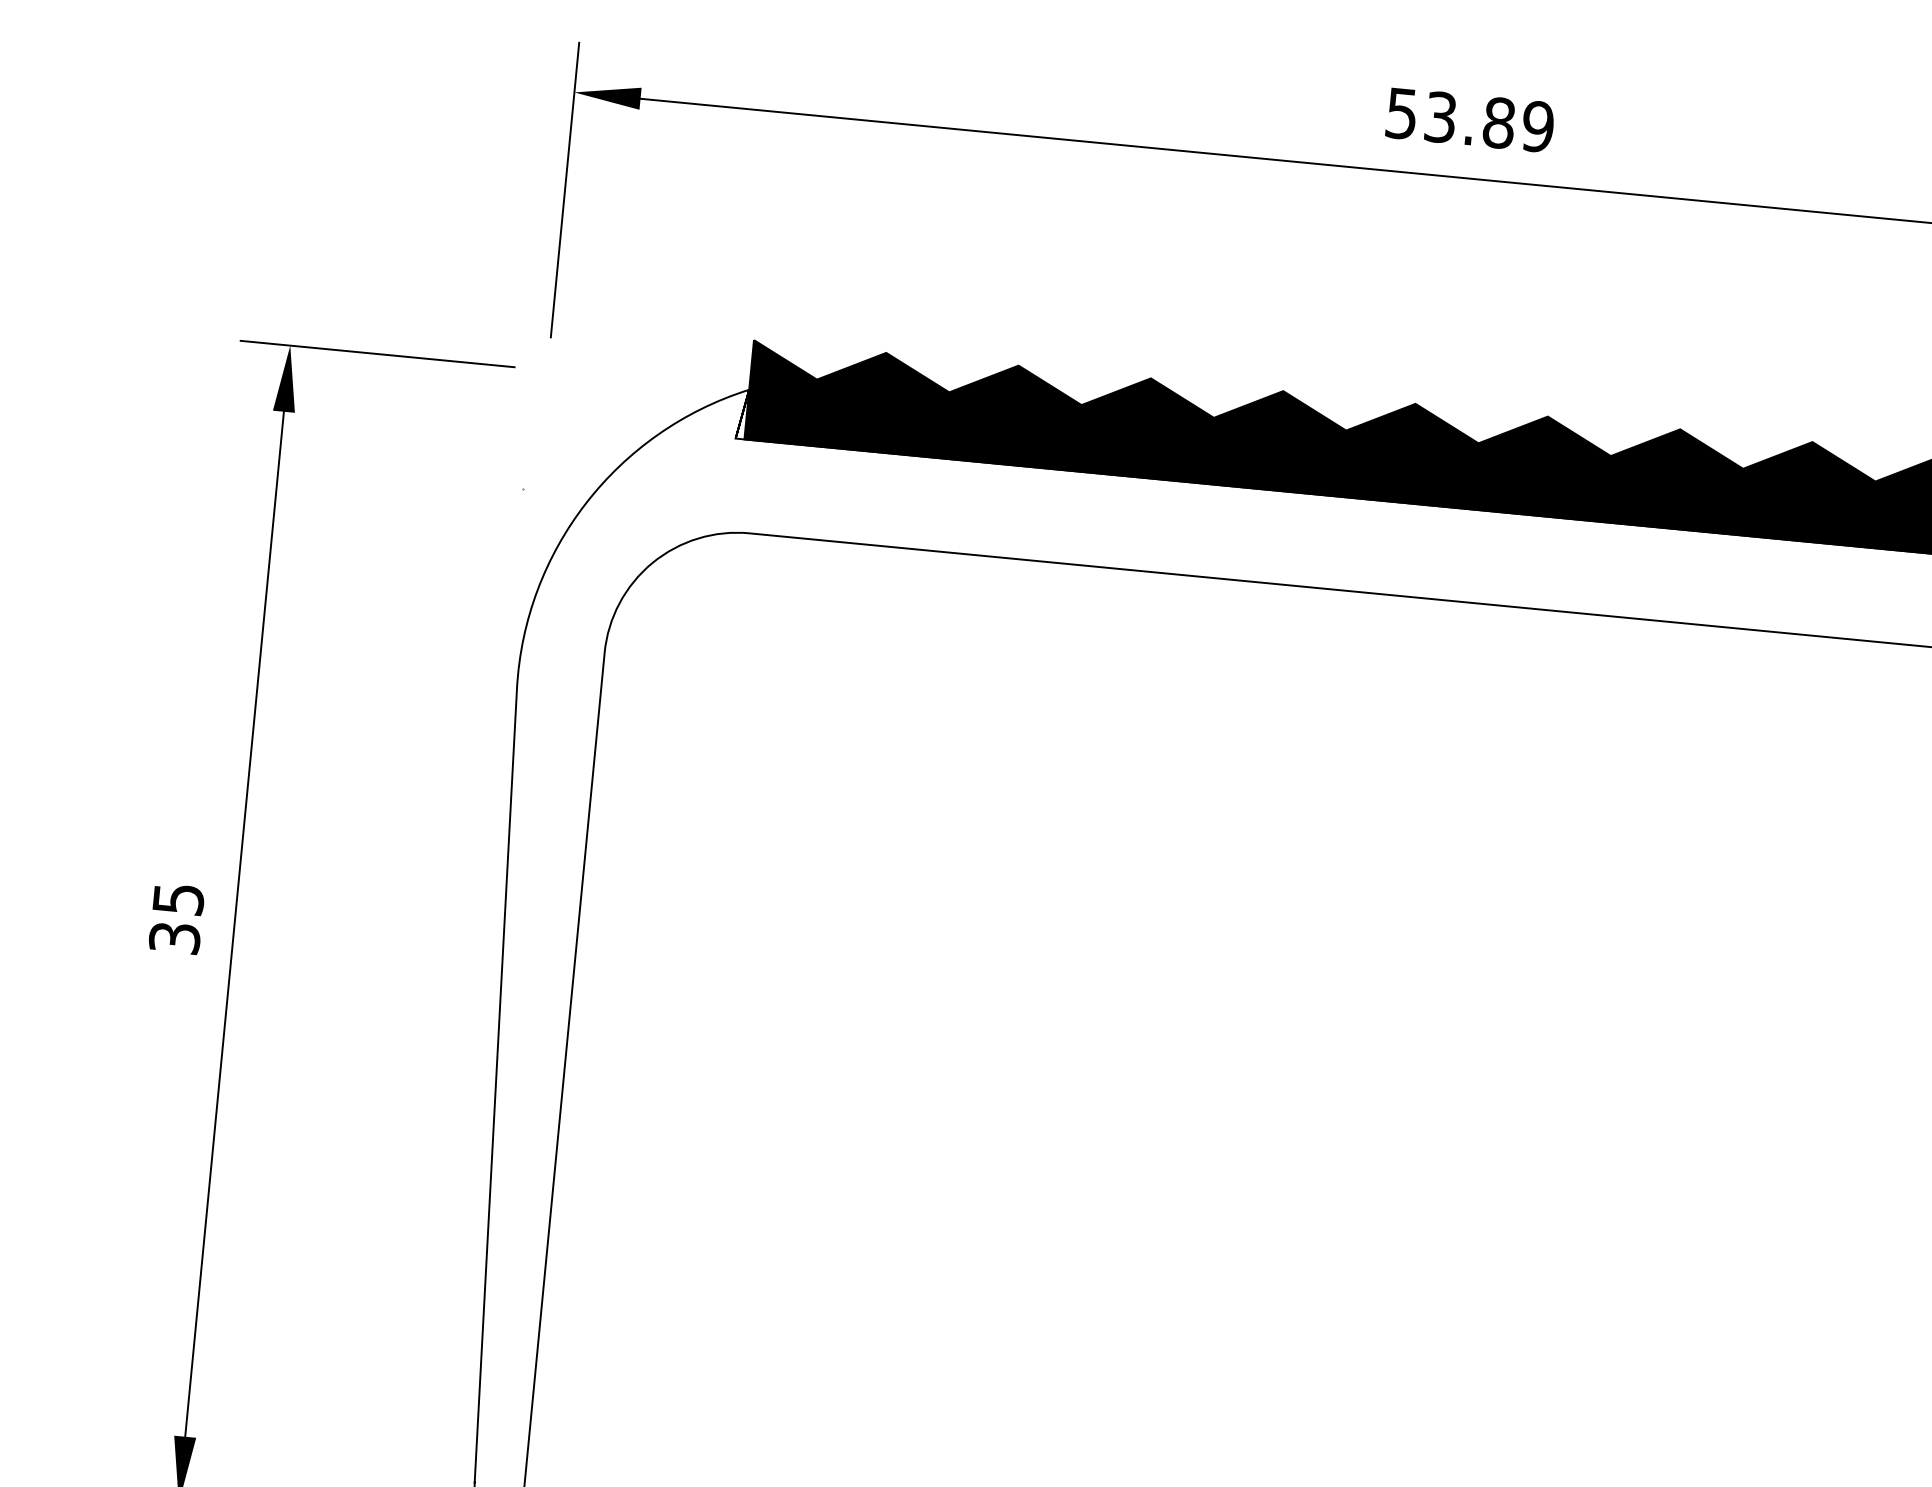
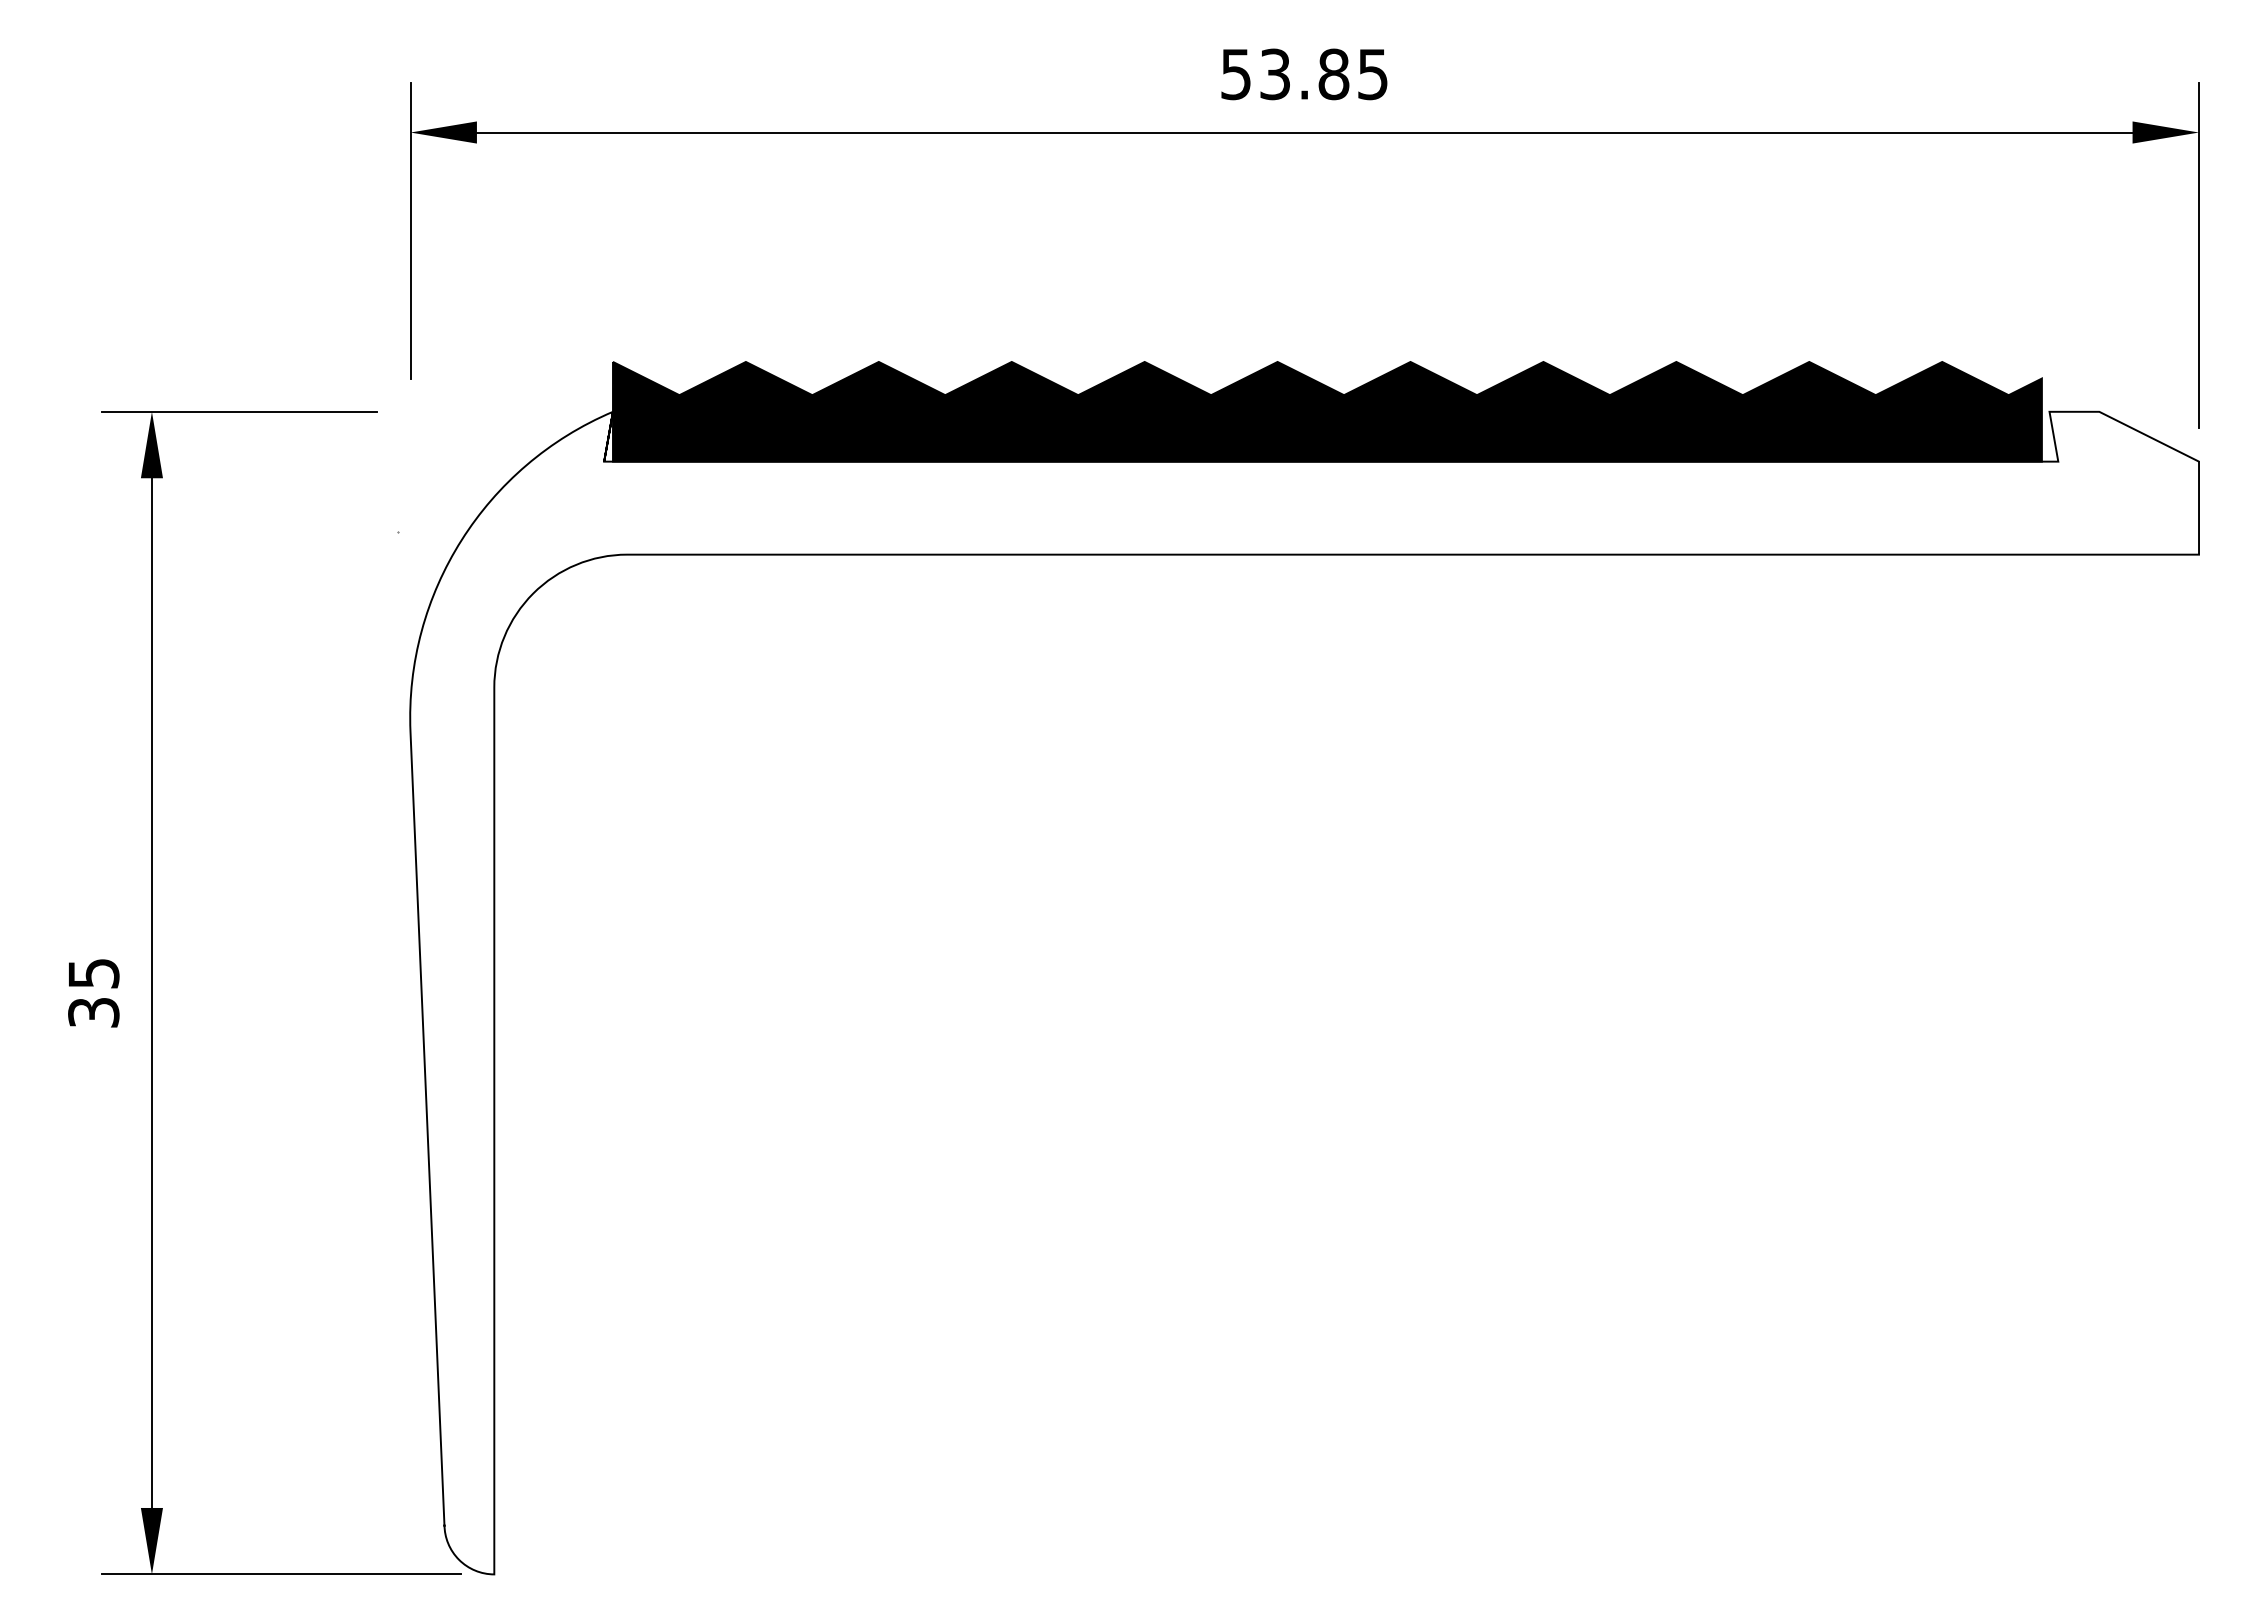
text: (1537, 126) -> (1372, 74), 53.89 -> 53.85

